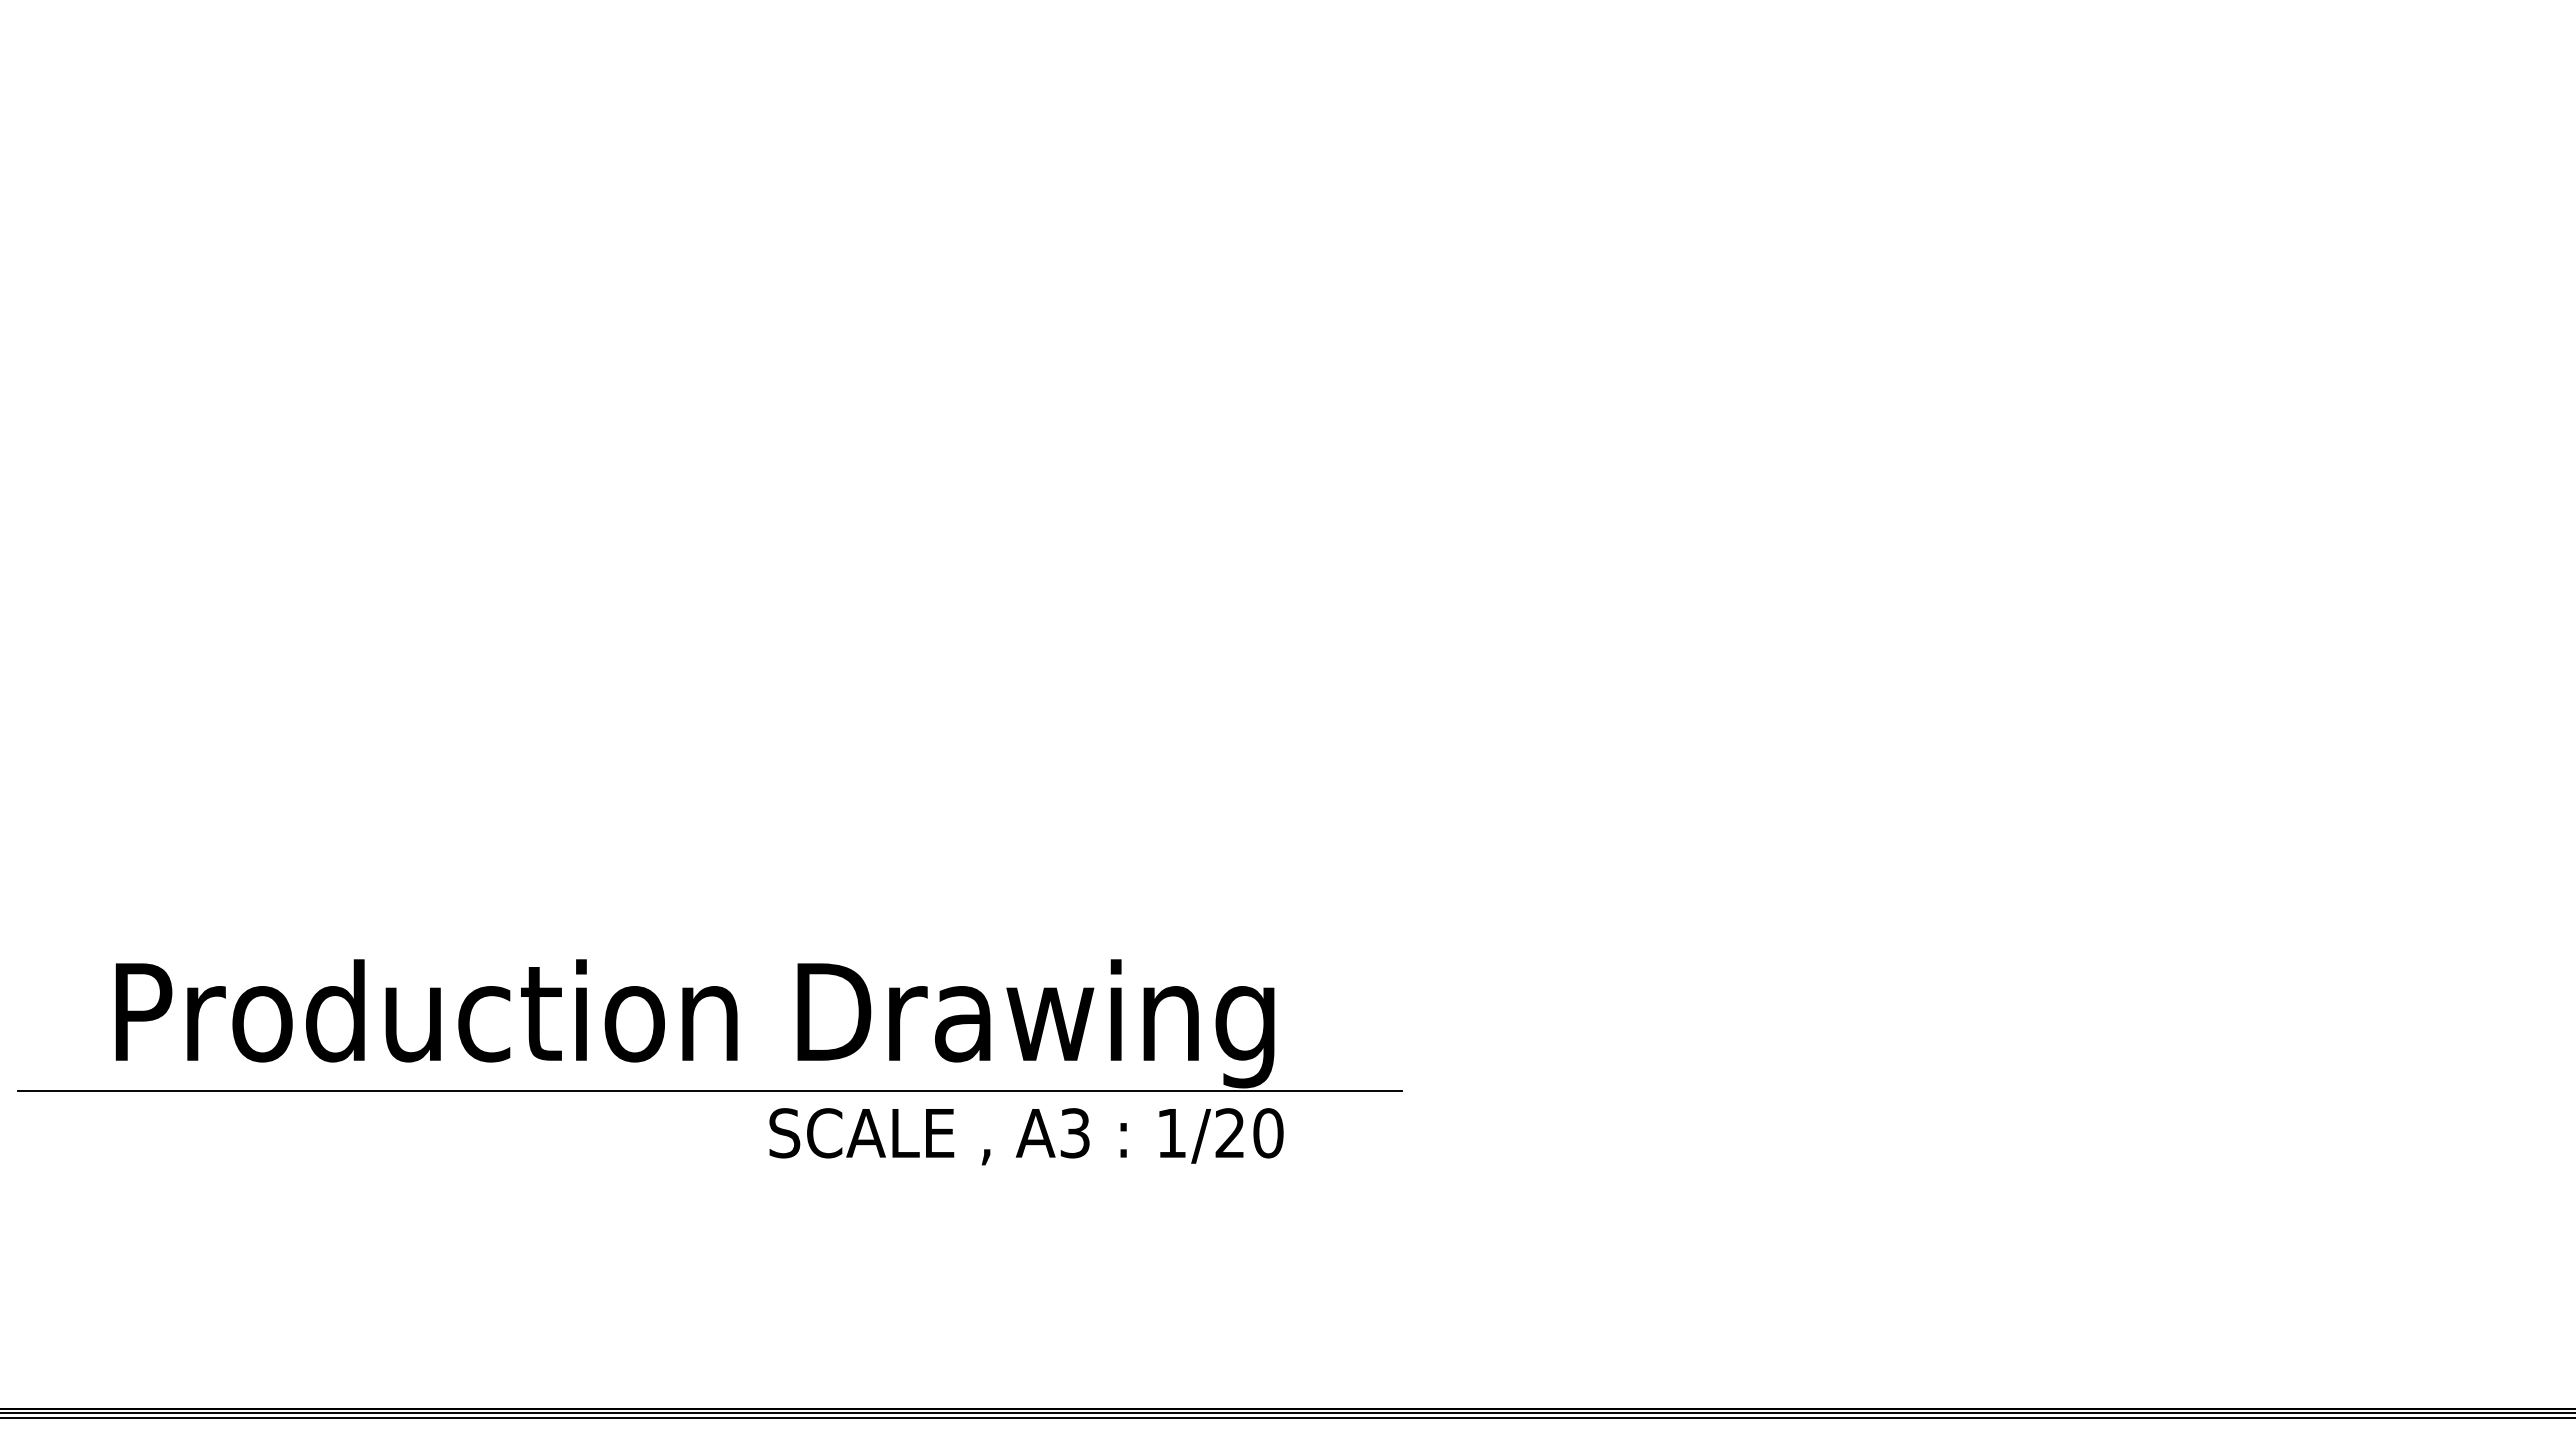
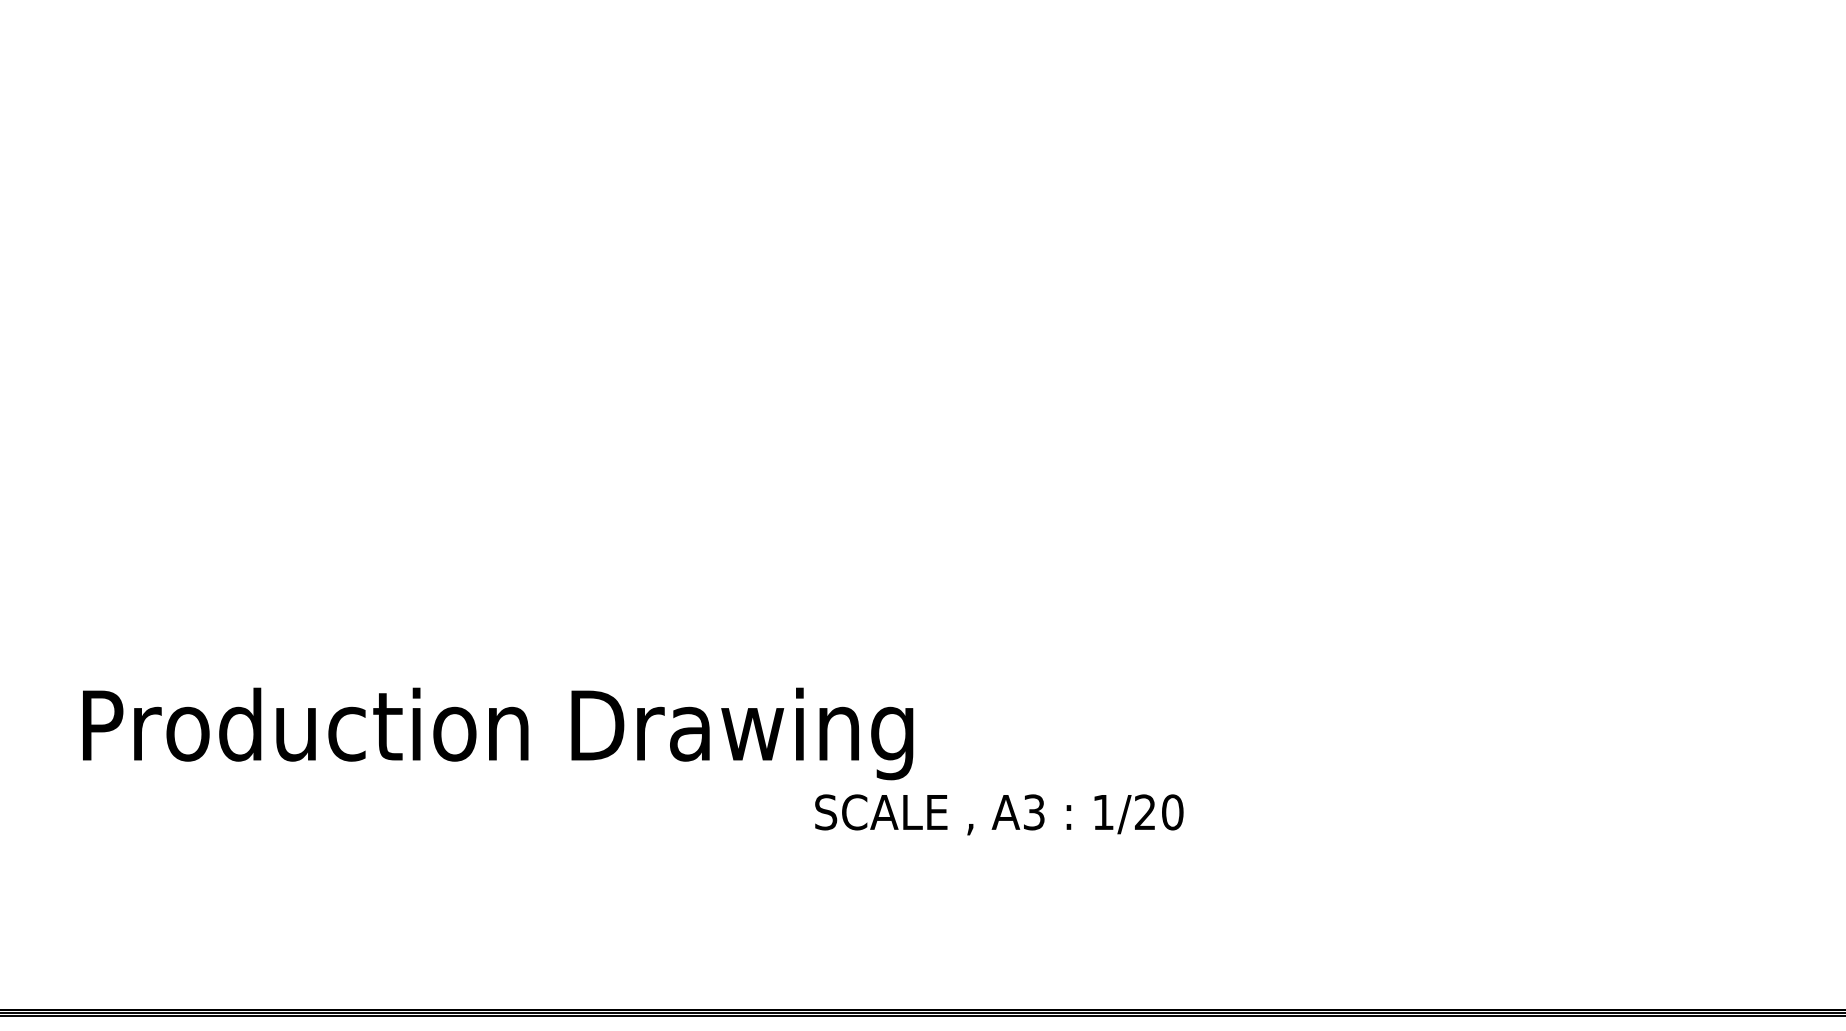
line: (709, 1091) -> (508, 782), removed
text: (1026, 1136) -> (999, 814), moved

